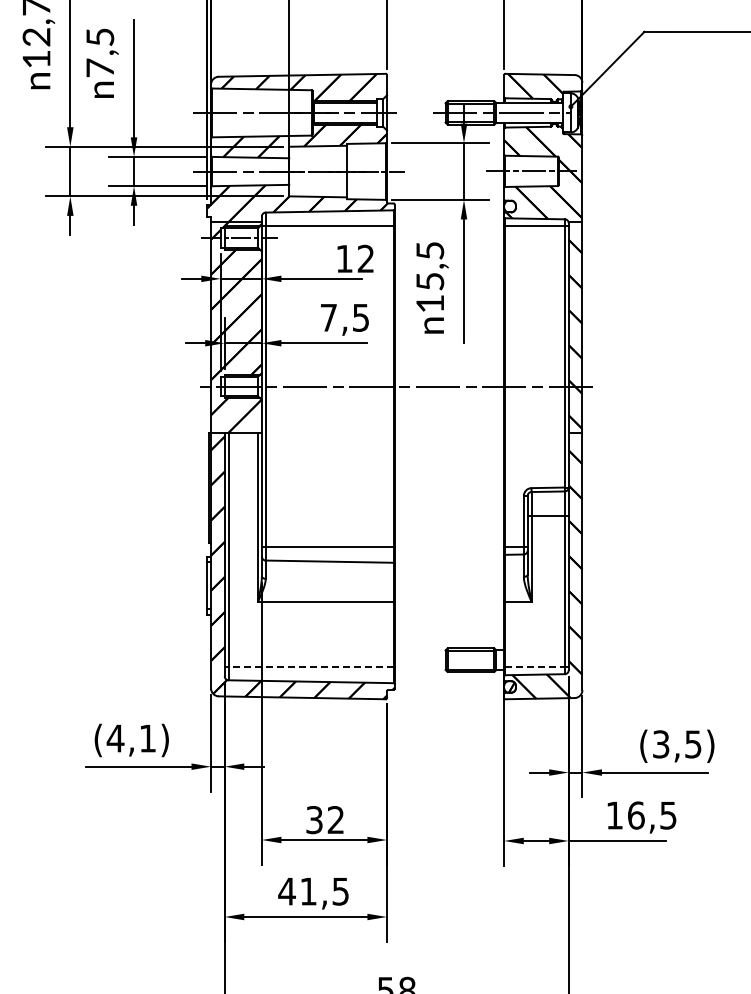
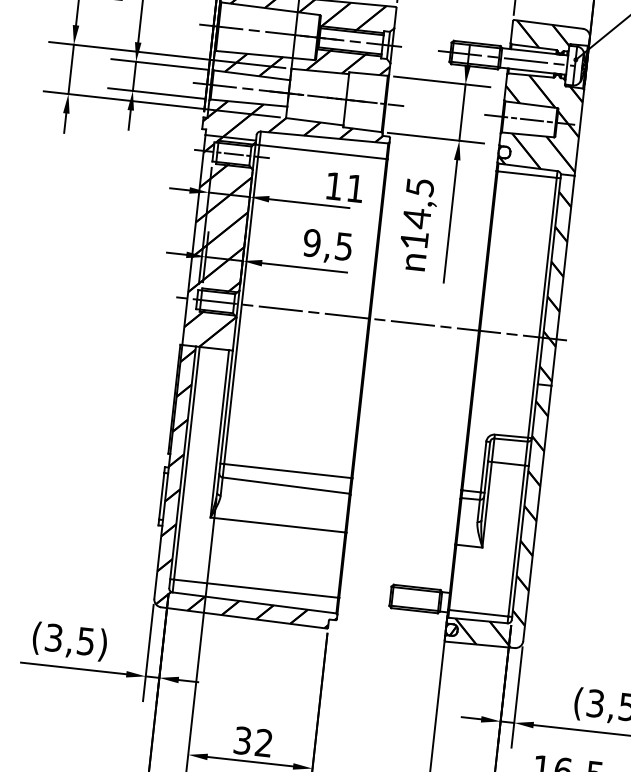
text: (365, 258) -> (355, 188), 12 -> 11
text: (430, 281) -> (417, 218), 15,5 -> 14,5
text: (328, 317) -> (311, 242), 7,5 -> 9,5
line: (311, 667) -> (256, 588), dashed -> solid
line: (535, 667) -> (479, 613), dashed -> solid
text: (130, 738) -> (68, 639), (4,1) -> (3,5)

